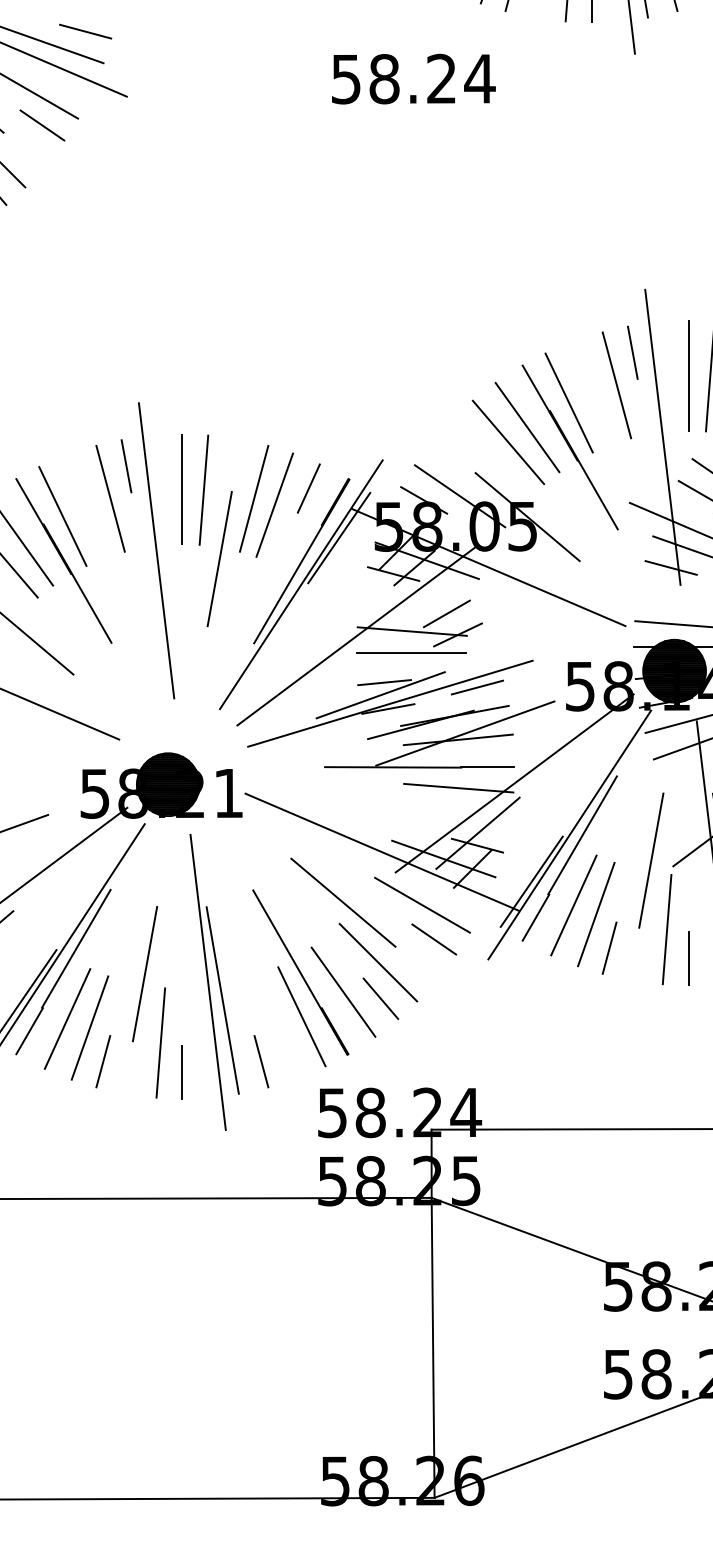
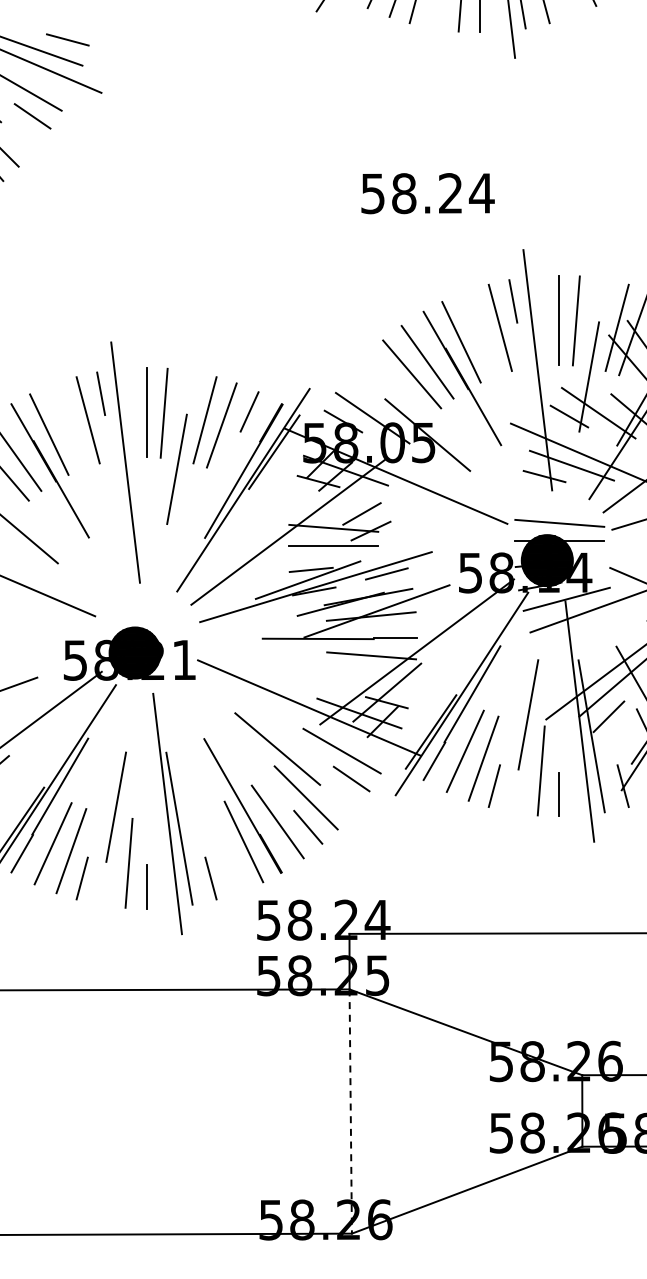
text: (413, 79) -> (427, 193), moved
line: (432, 1349) -> (350, 1112), solid -> dashed

